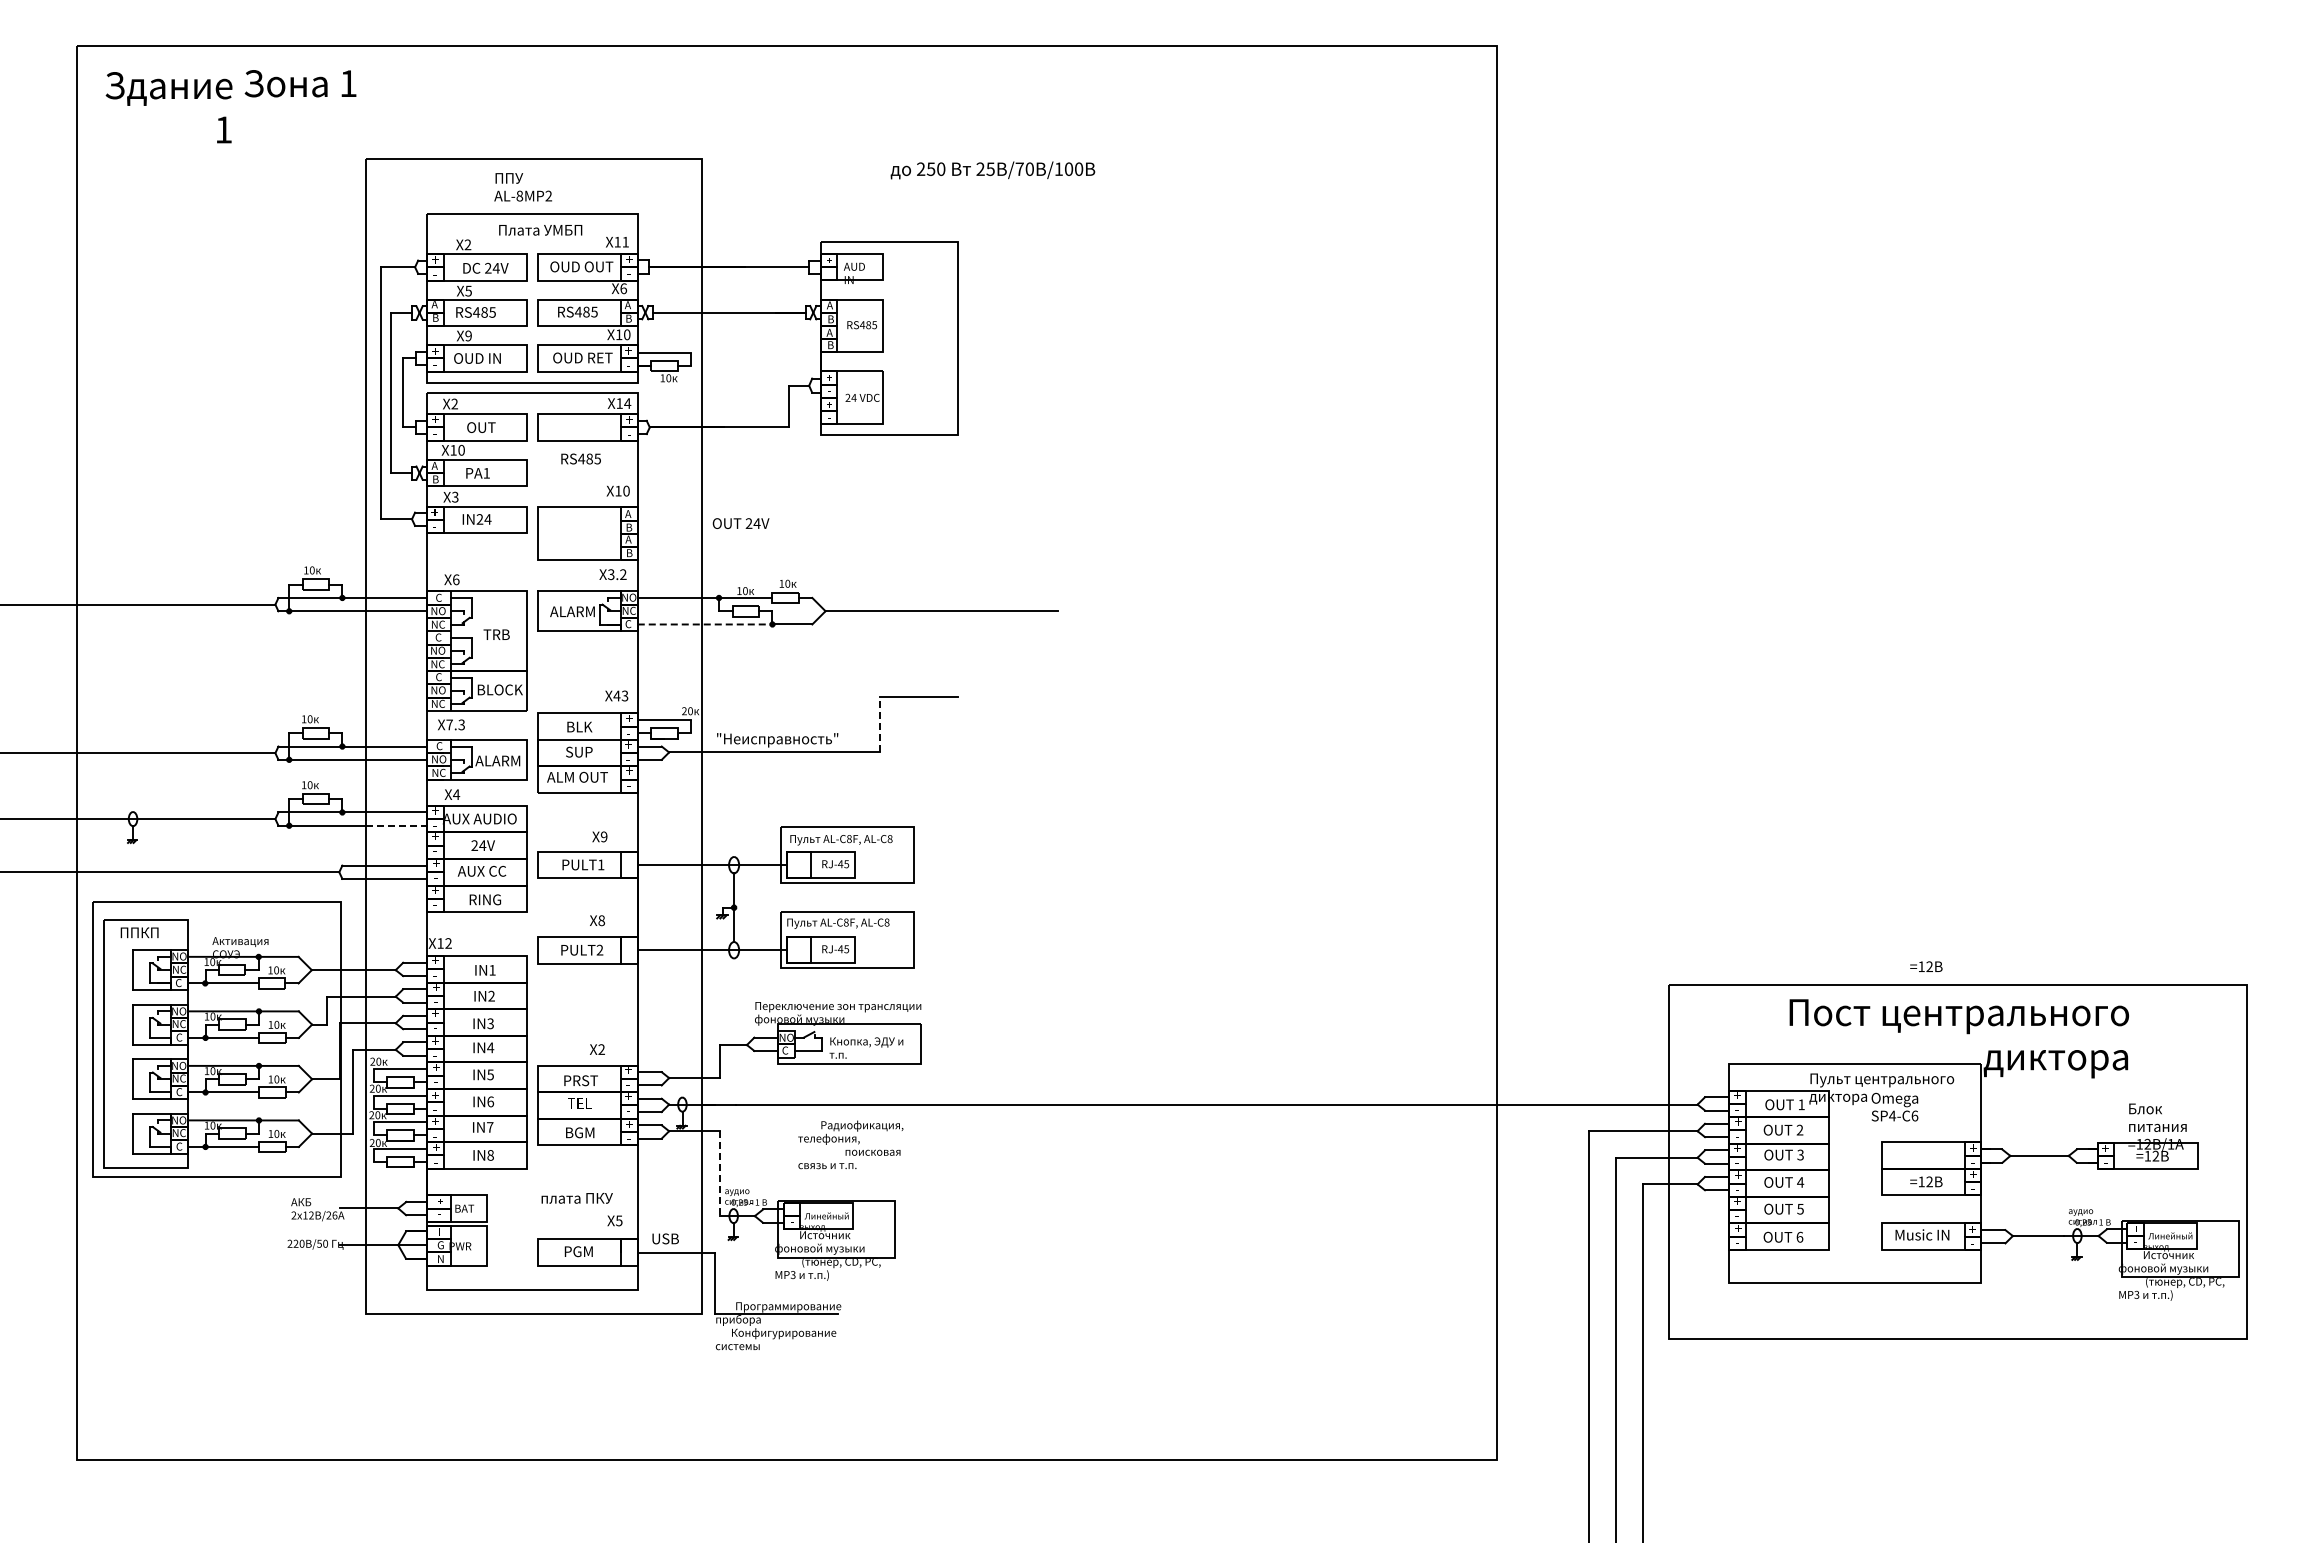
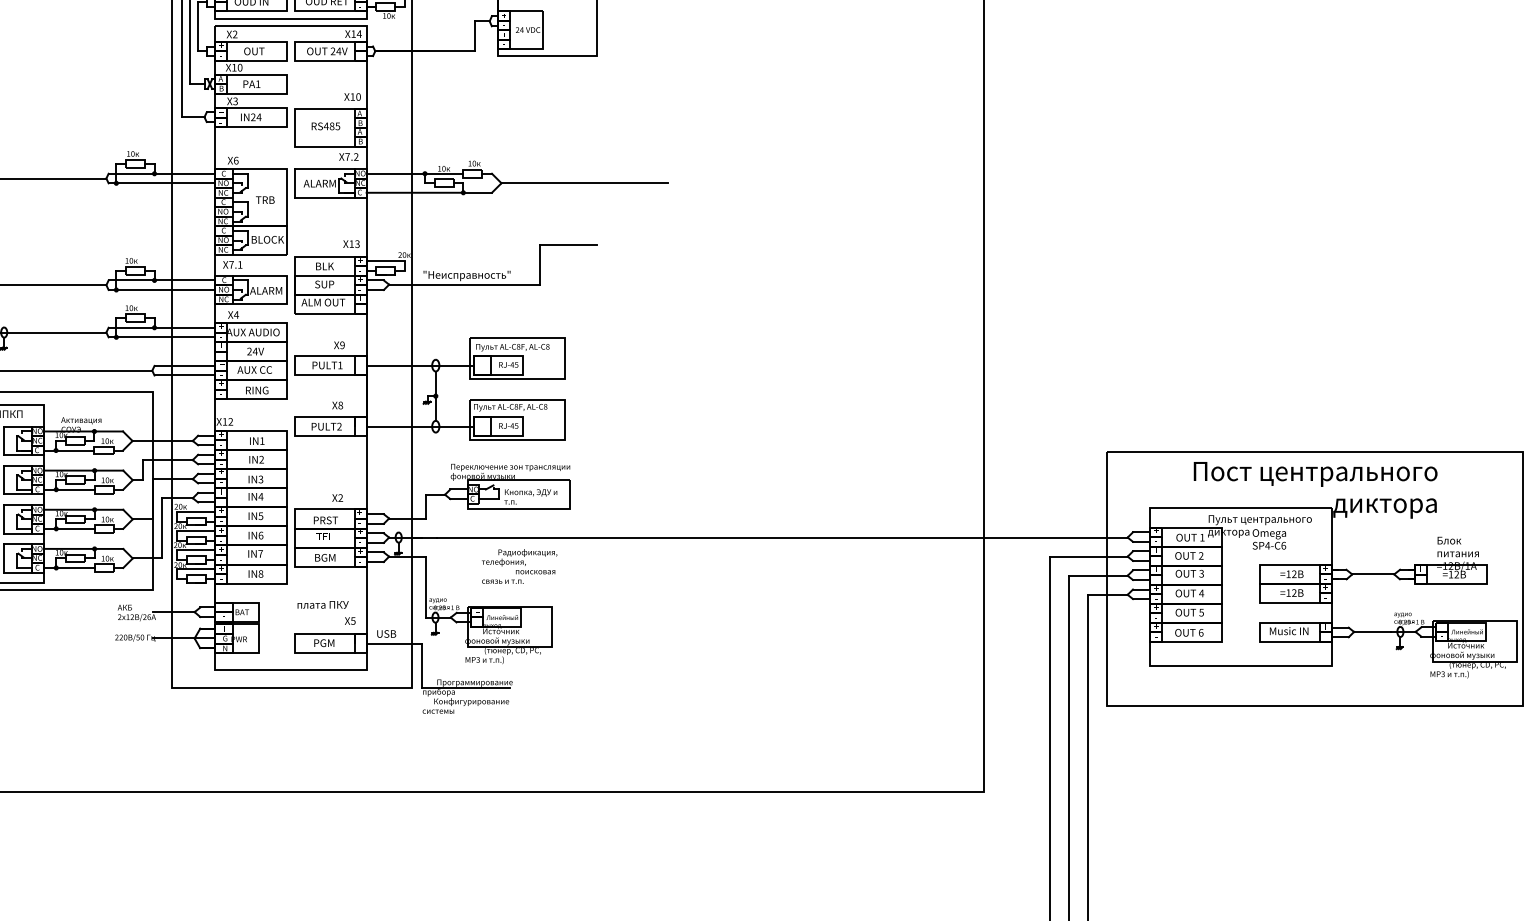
text: (580, 458) -> (325, 126), moved
text: (740, 523) -> (326, 51), moved
text: (611, 574) -> (347, 156), X3.2 -> X7.2
line: (705, 624) -> (415, 192), dashed -> solid
text: (616, 695) -> (351, 243), X43 -> X13
text: (461, 724) -> (240, 264), X7.3 -> X7.1
line: (879, 724) -> (540, 264), dashed -> solid
line: (397, 825) -> (194, 337), dashed -> solid
text: (1926, 966) -> (1292, 574), moved
line: (720, 1174) -> (426, 587), dashed -> solid

